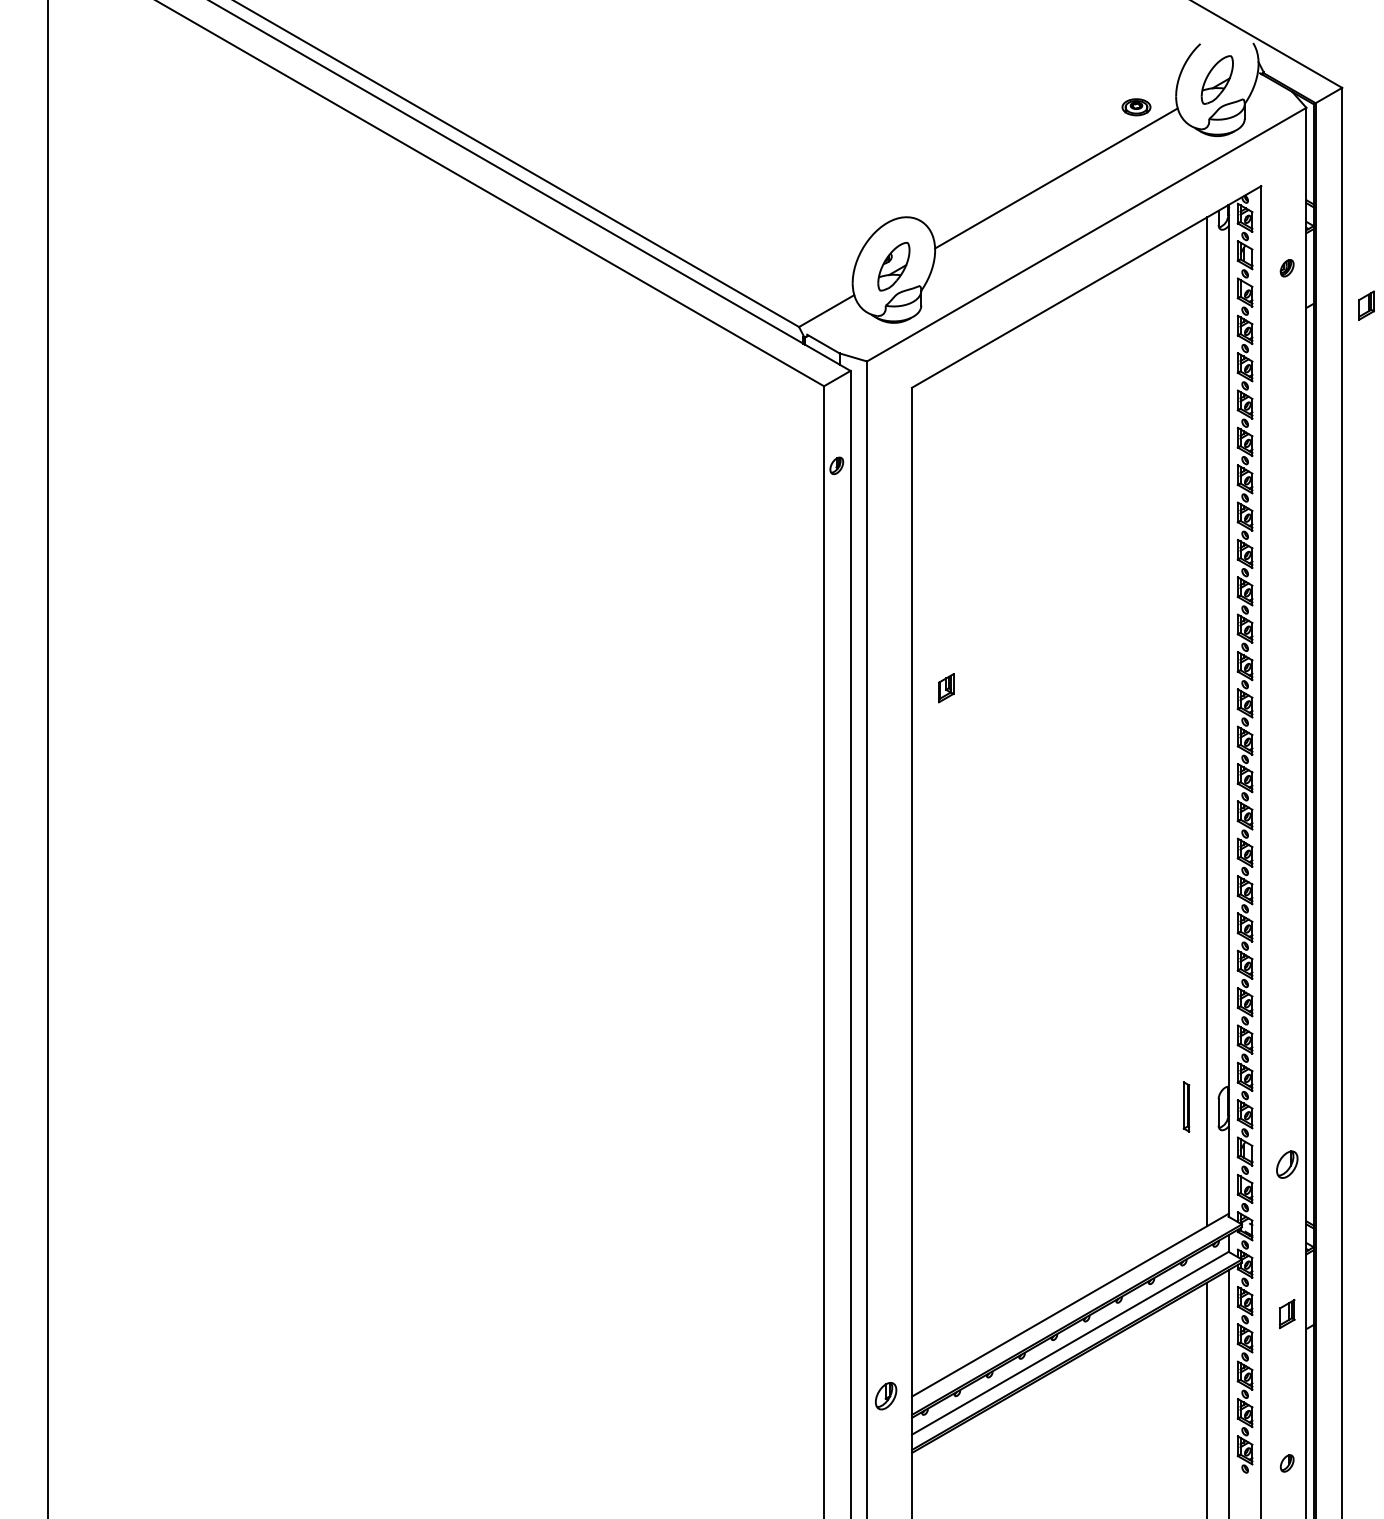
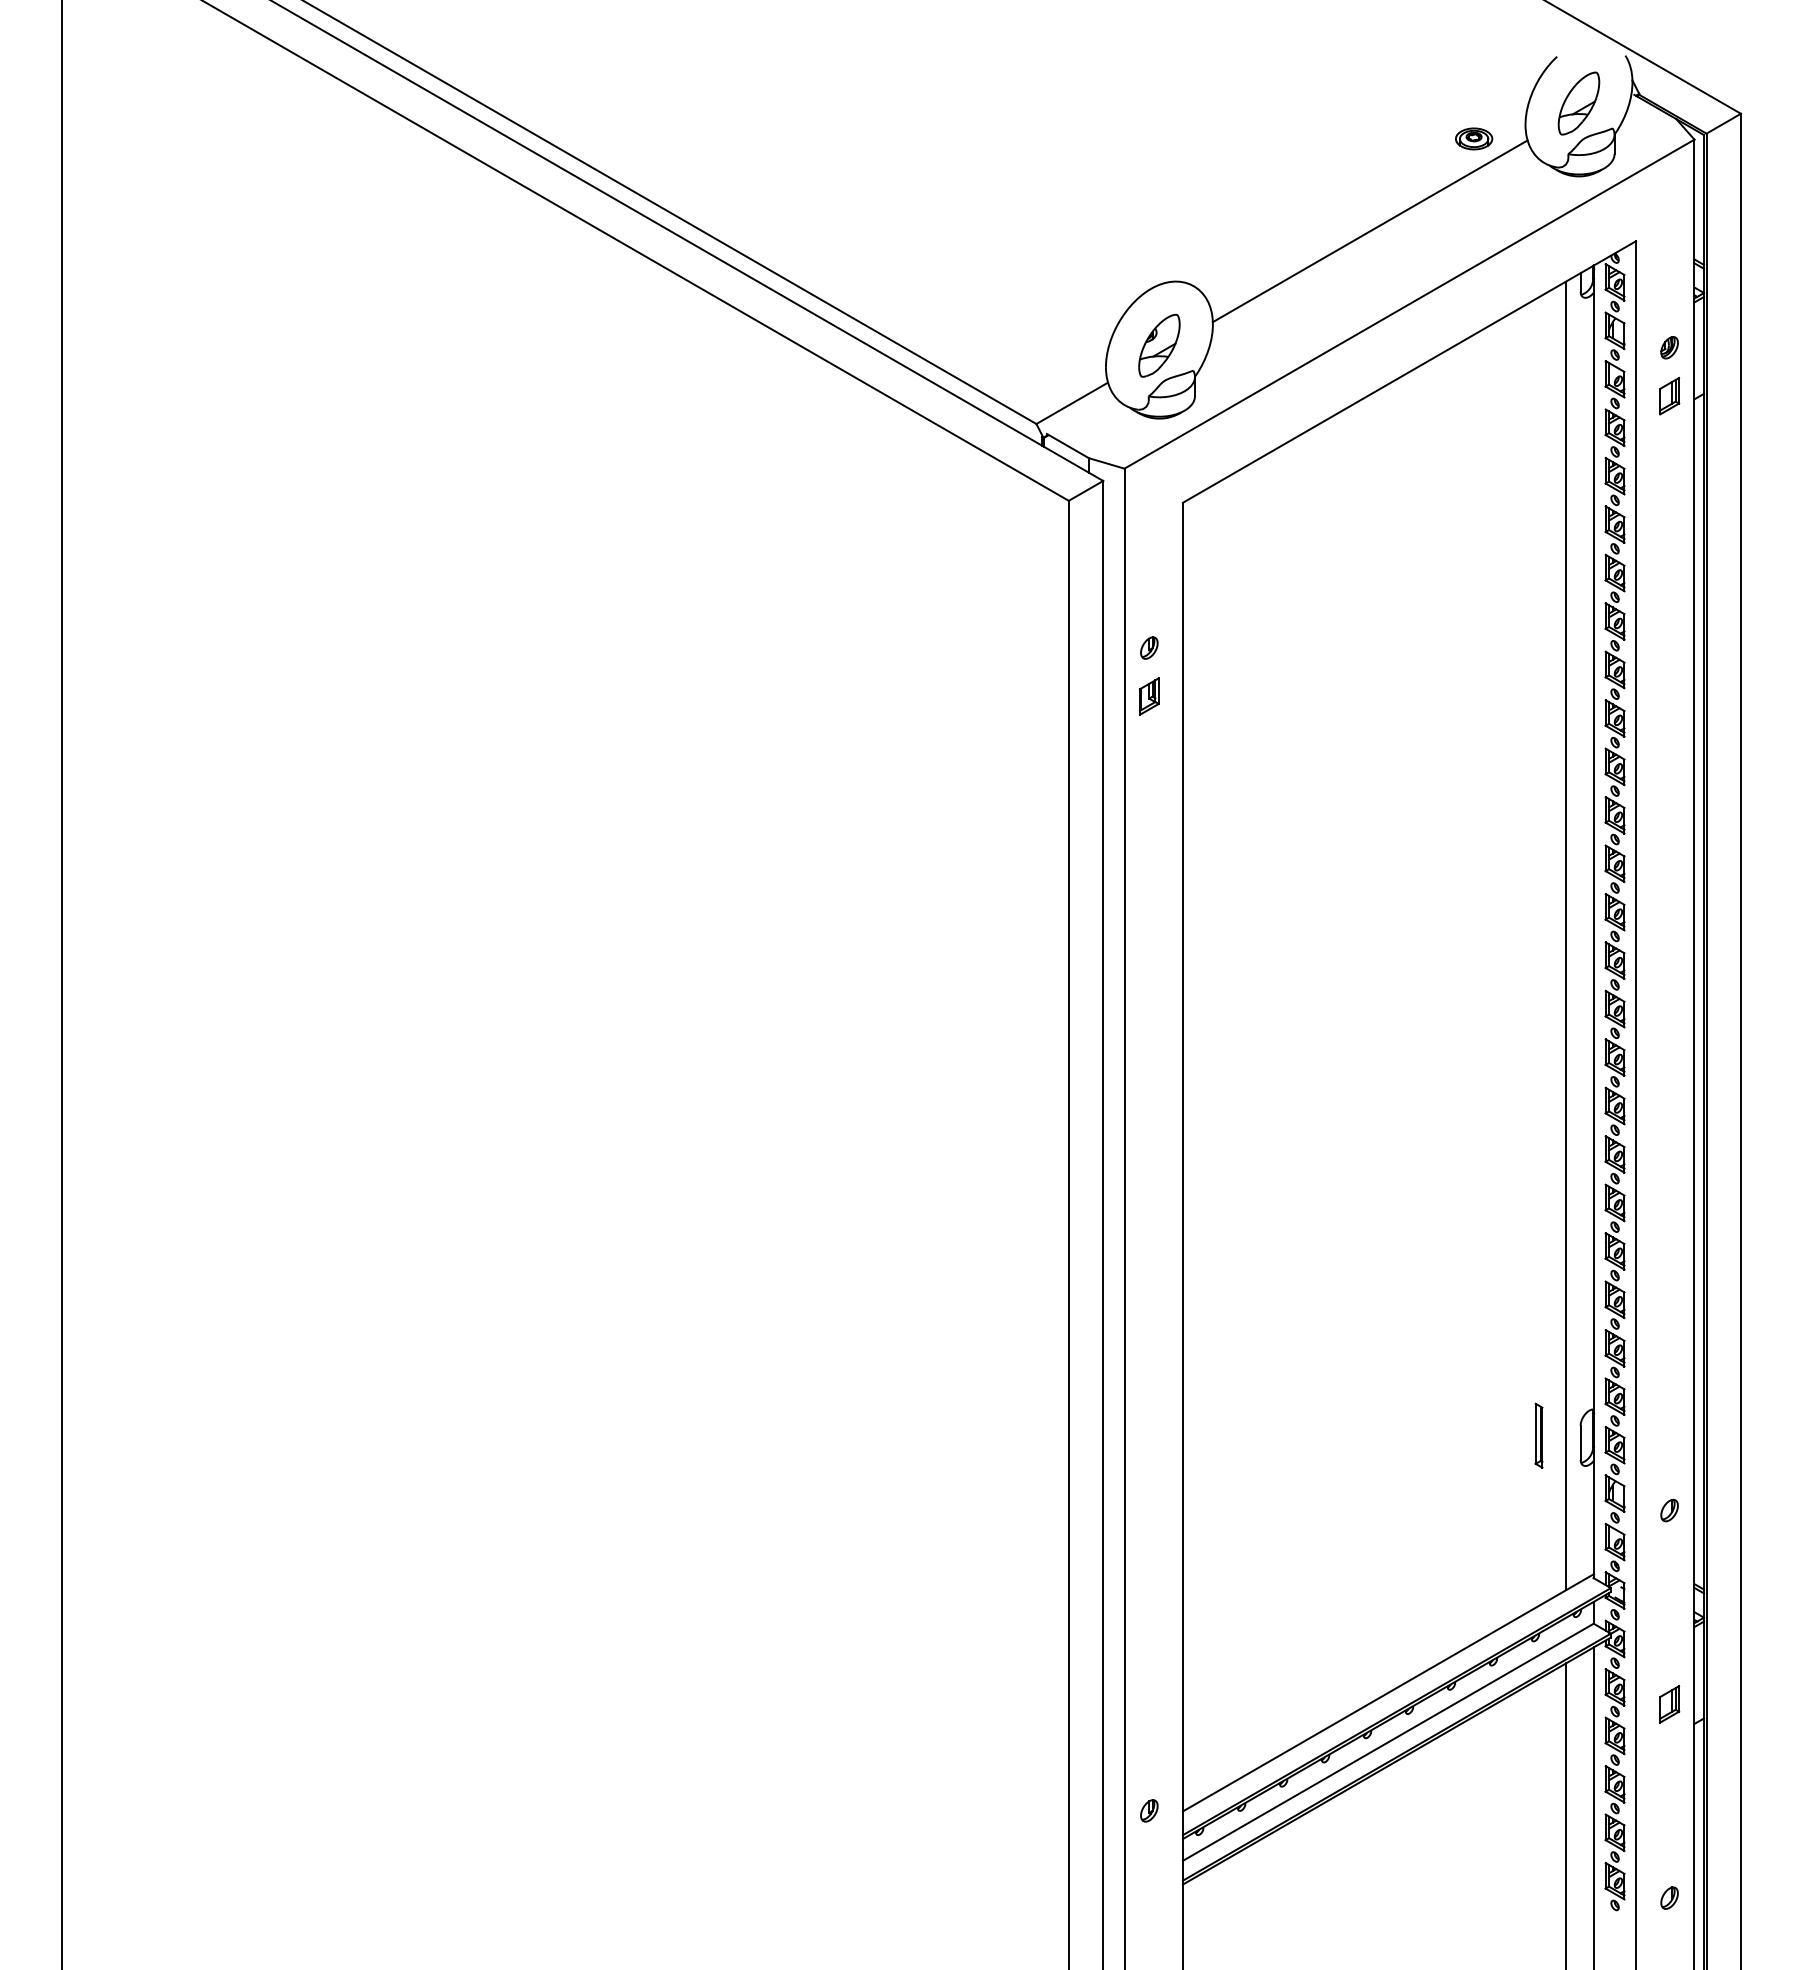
part: (1366, 305) -> (1669, 396), moved
part: (836, 465) -> (1149, 647), moved
part: (945, 688) -> (1148, 696), moved
part: (1287, 1164) -> (1669, 1510), size x0.62
part: (886, 1395) -> (1149, 1810), size x0.62

